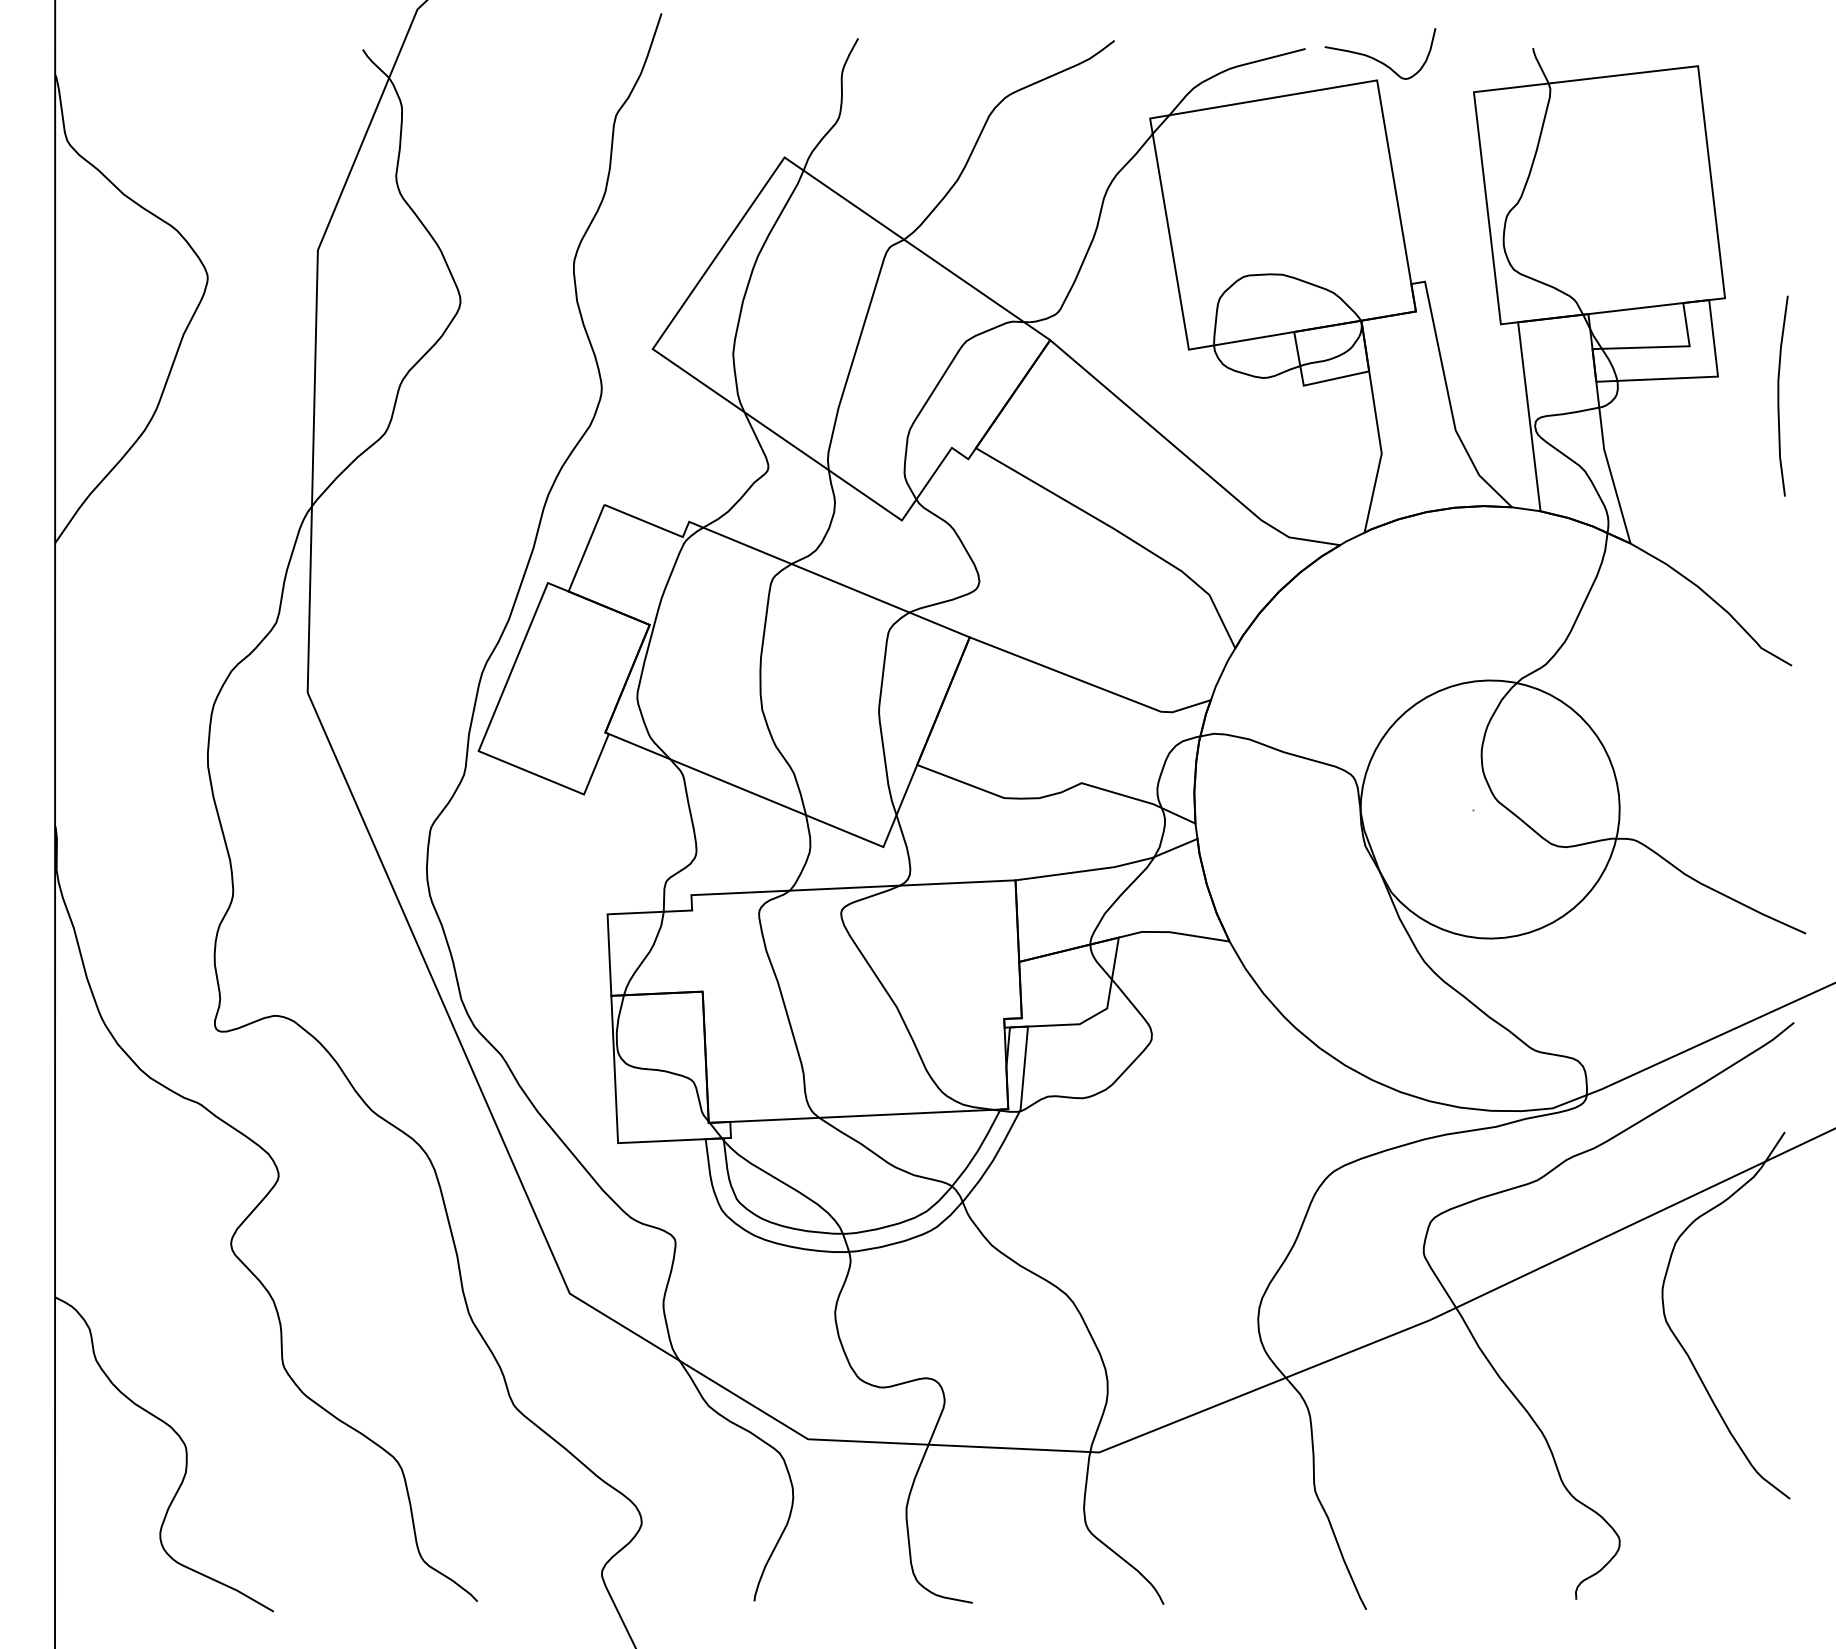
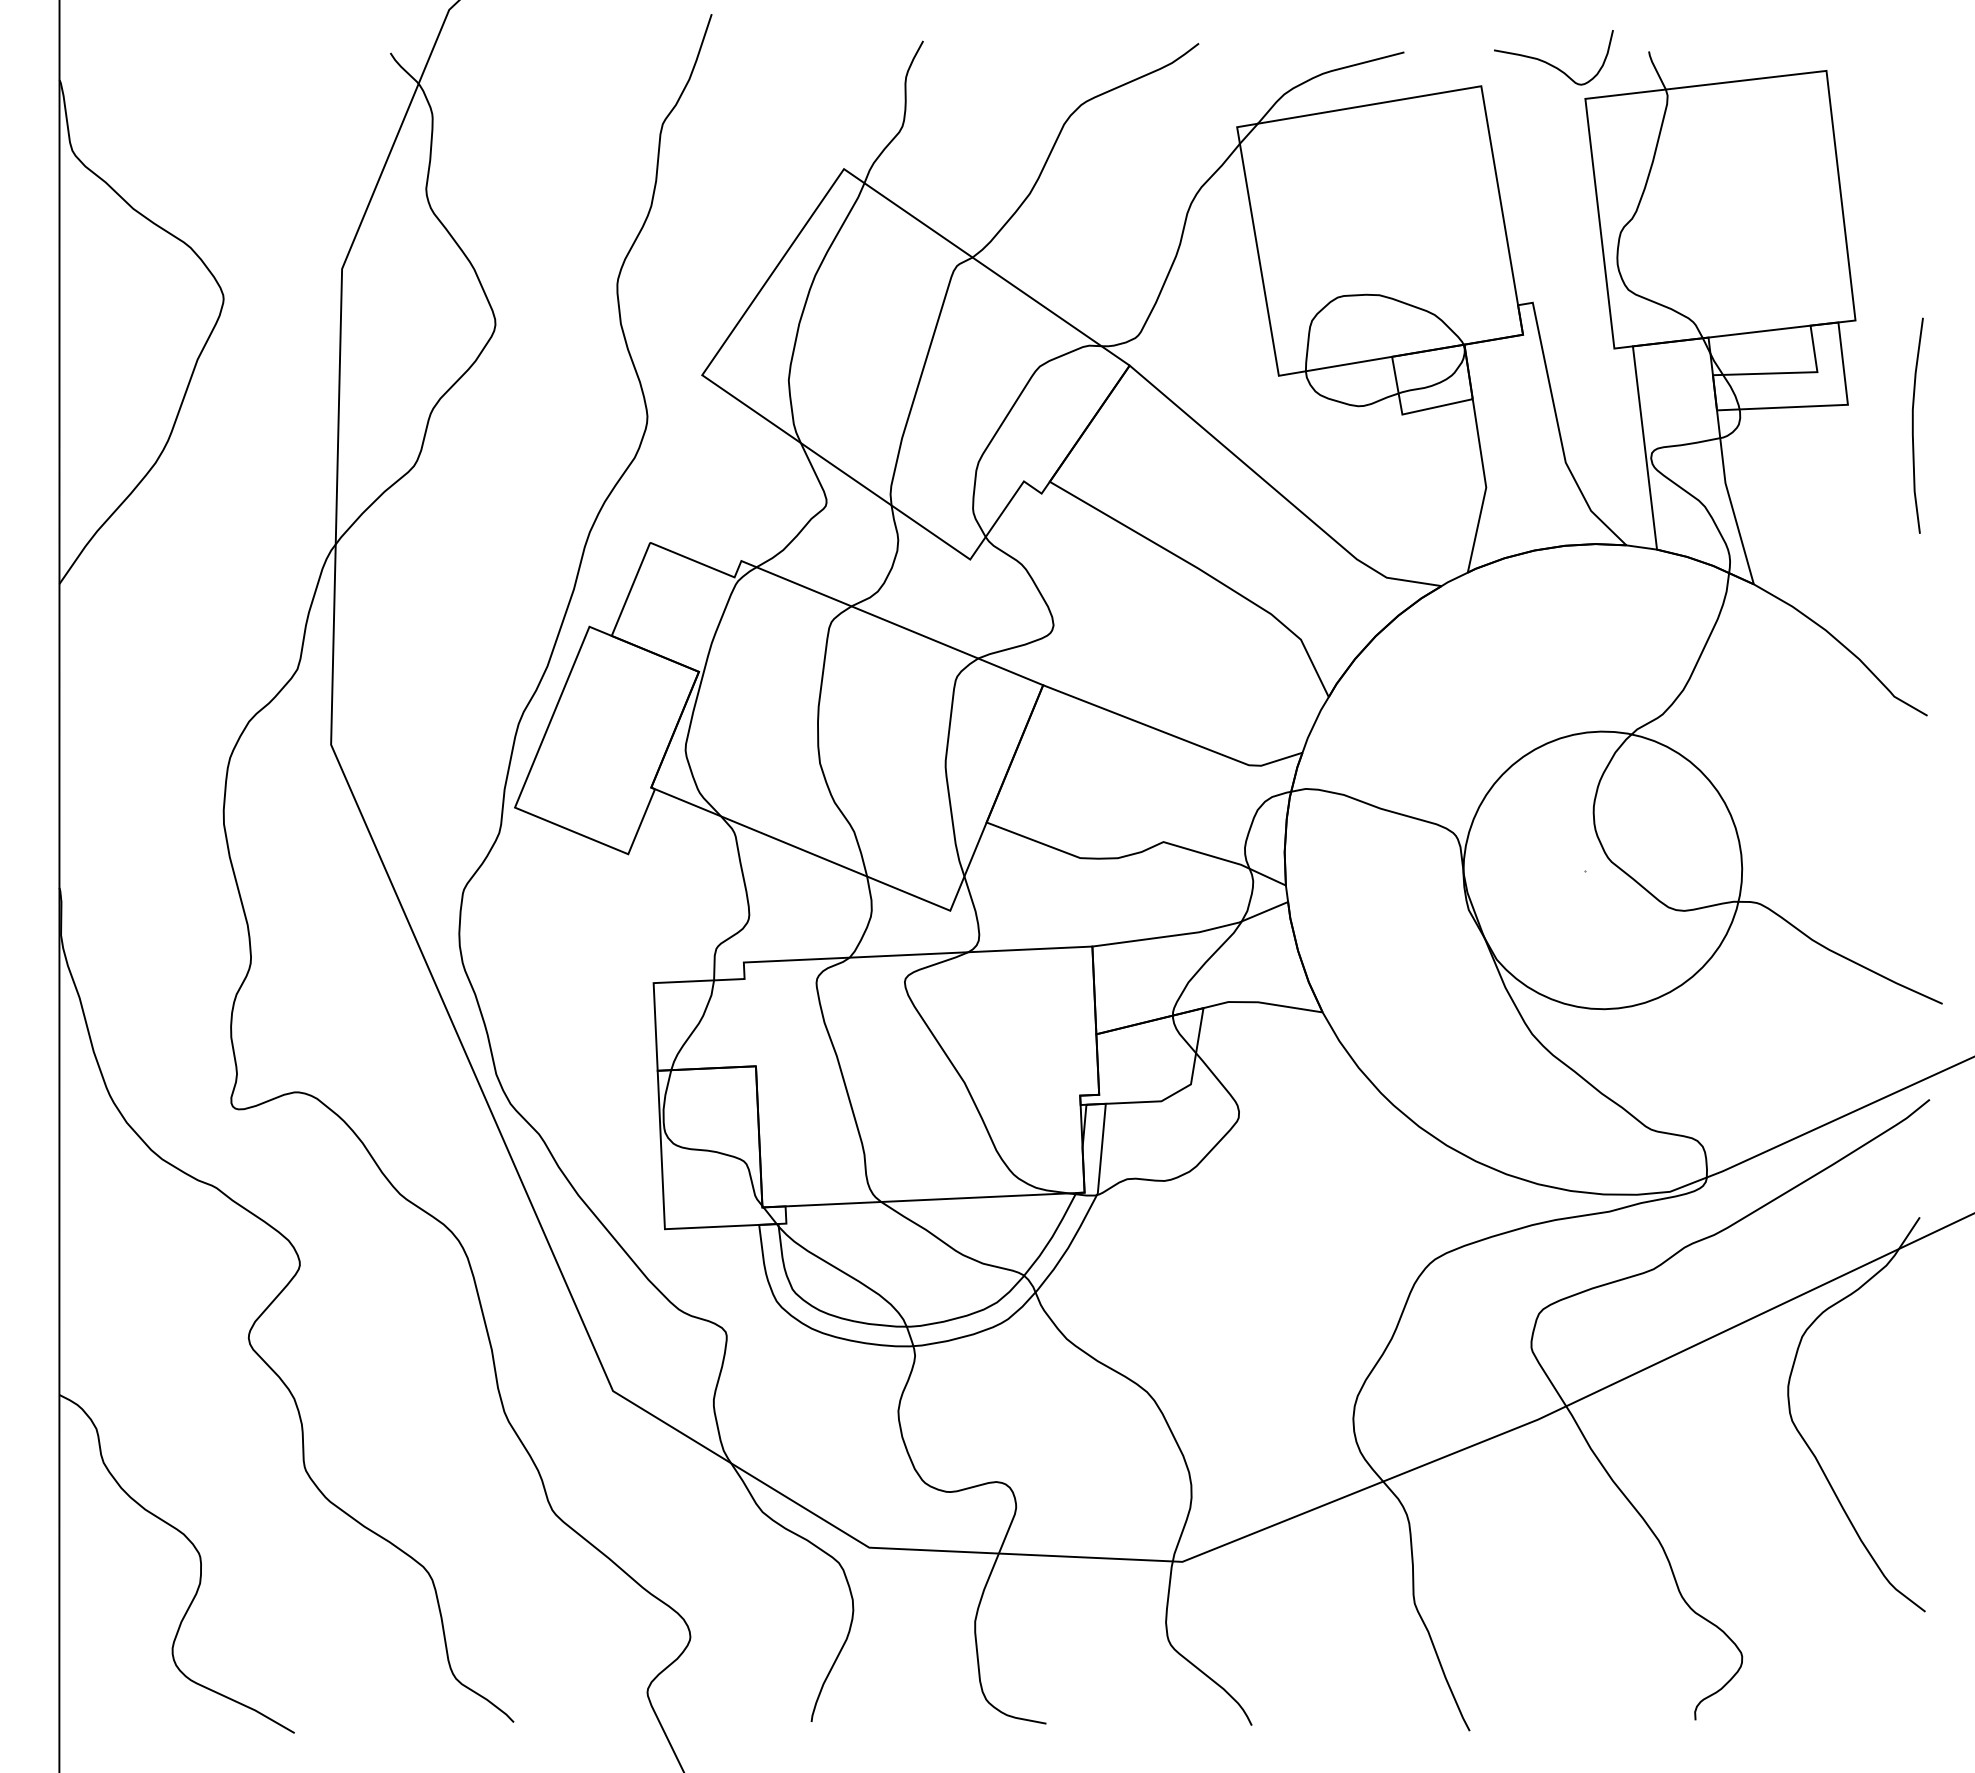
curve: (1377, 59) -> (1550, 63), moved

